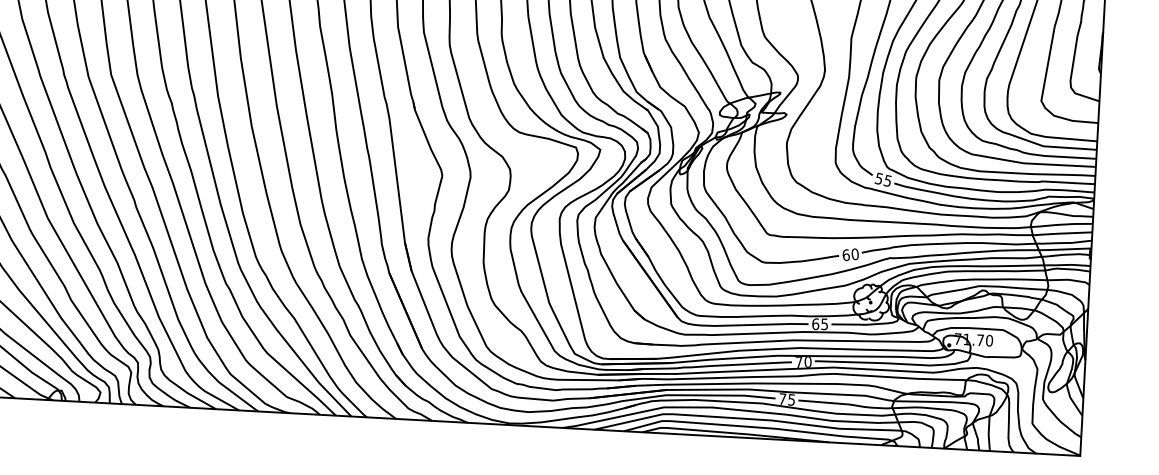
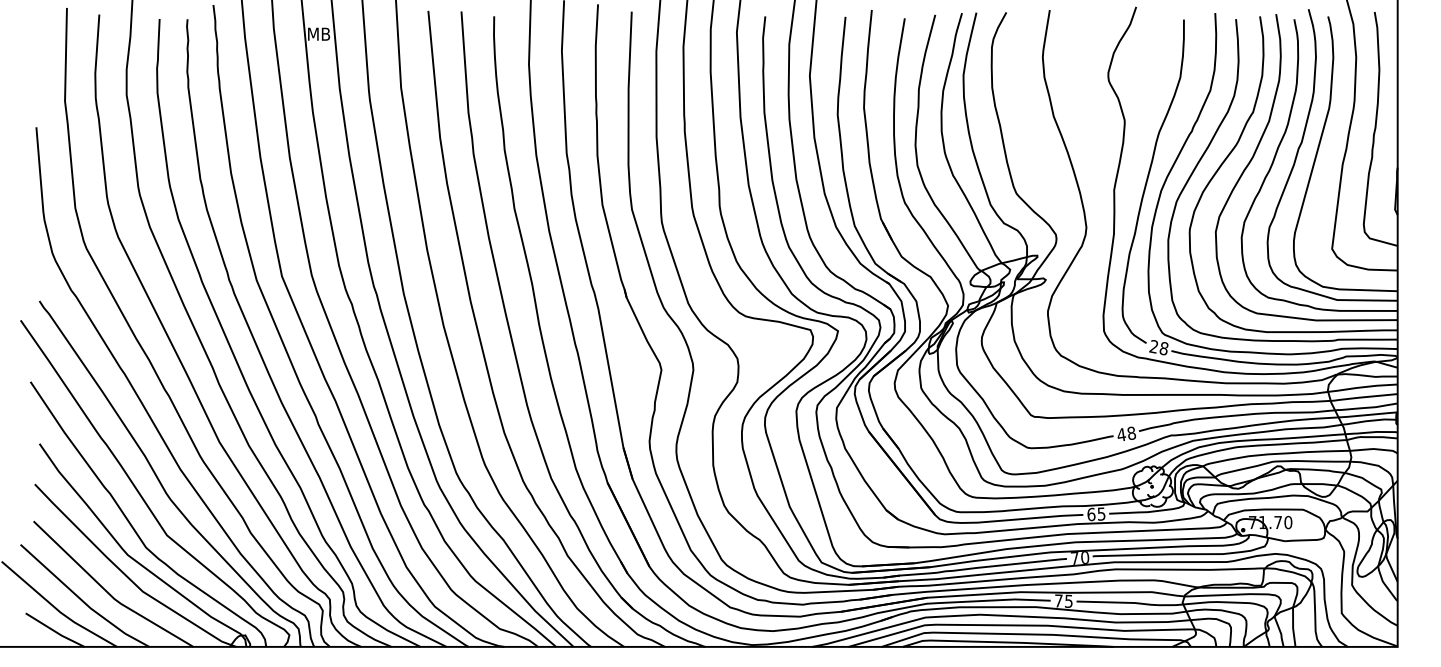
text: (883, 179) -> (1158, 347), 55 -> 28
text: (850, 254) -> (1126, 433), 60 -> 48

